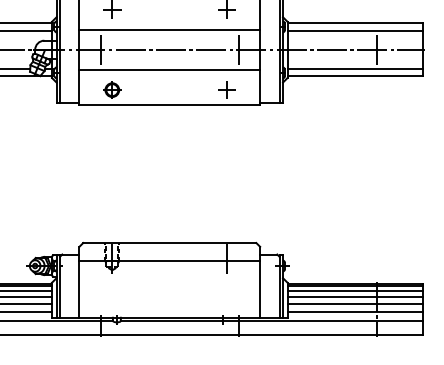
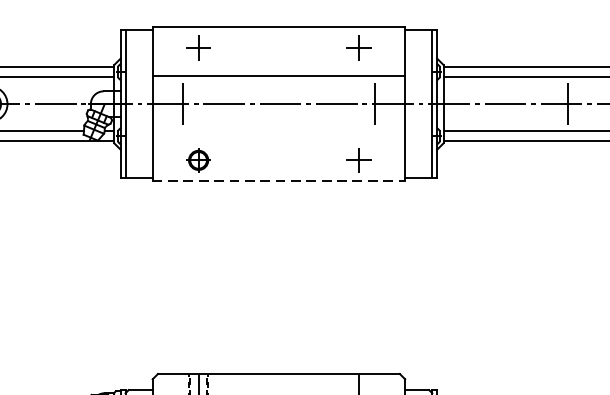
line: (169, 70) -> (278, 132), removed
line: (170, 105) -> (279, 181), solid -> dashed

